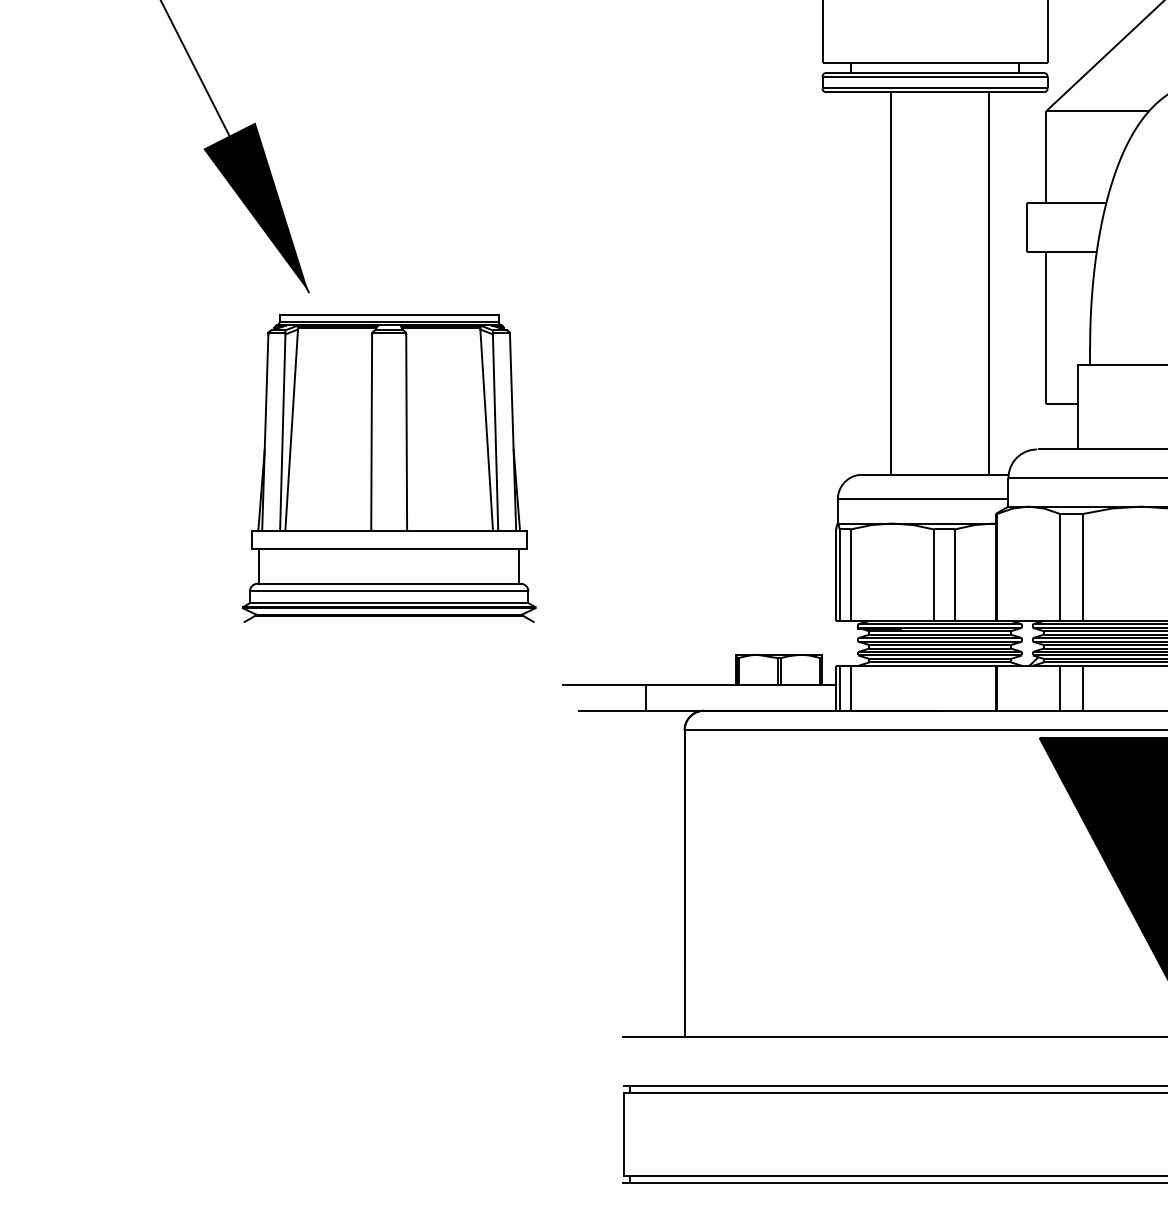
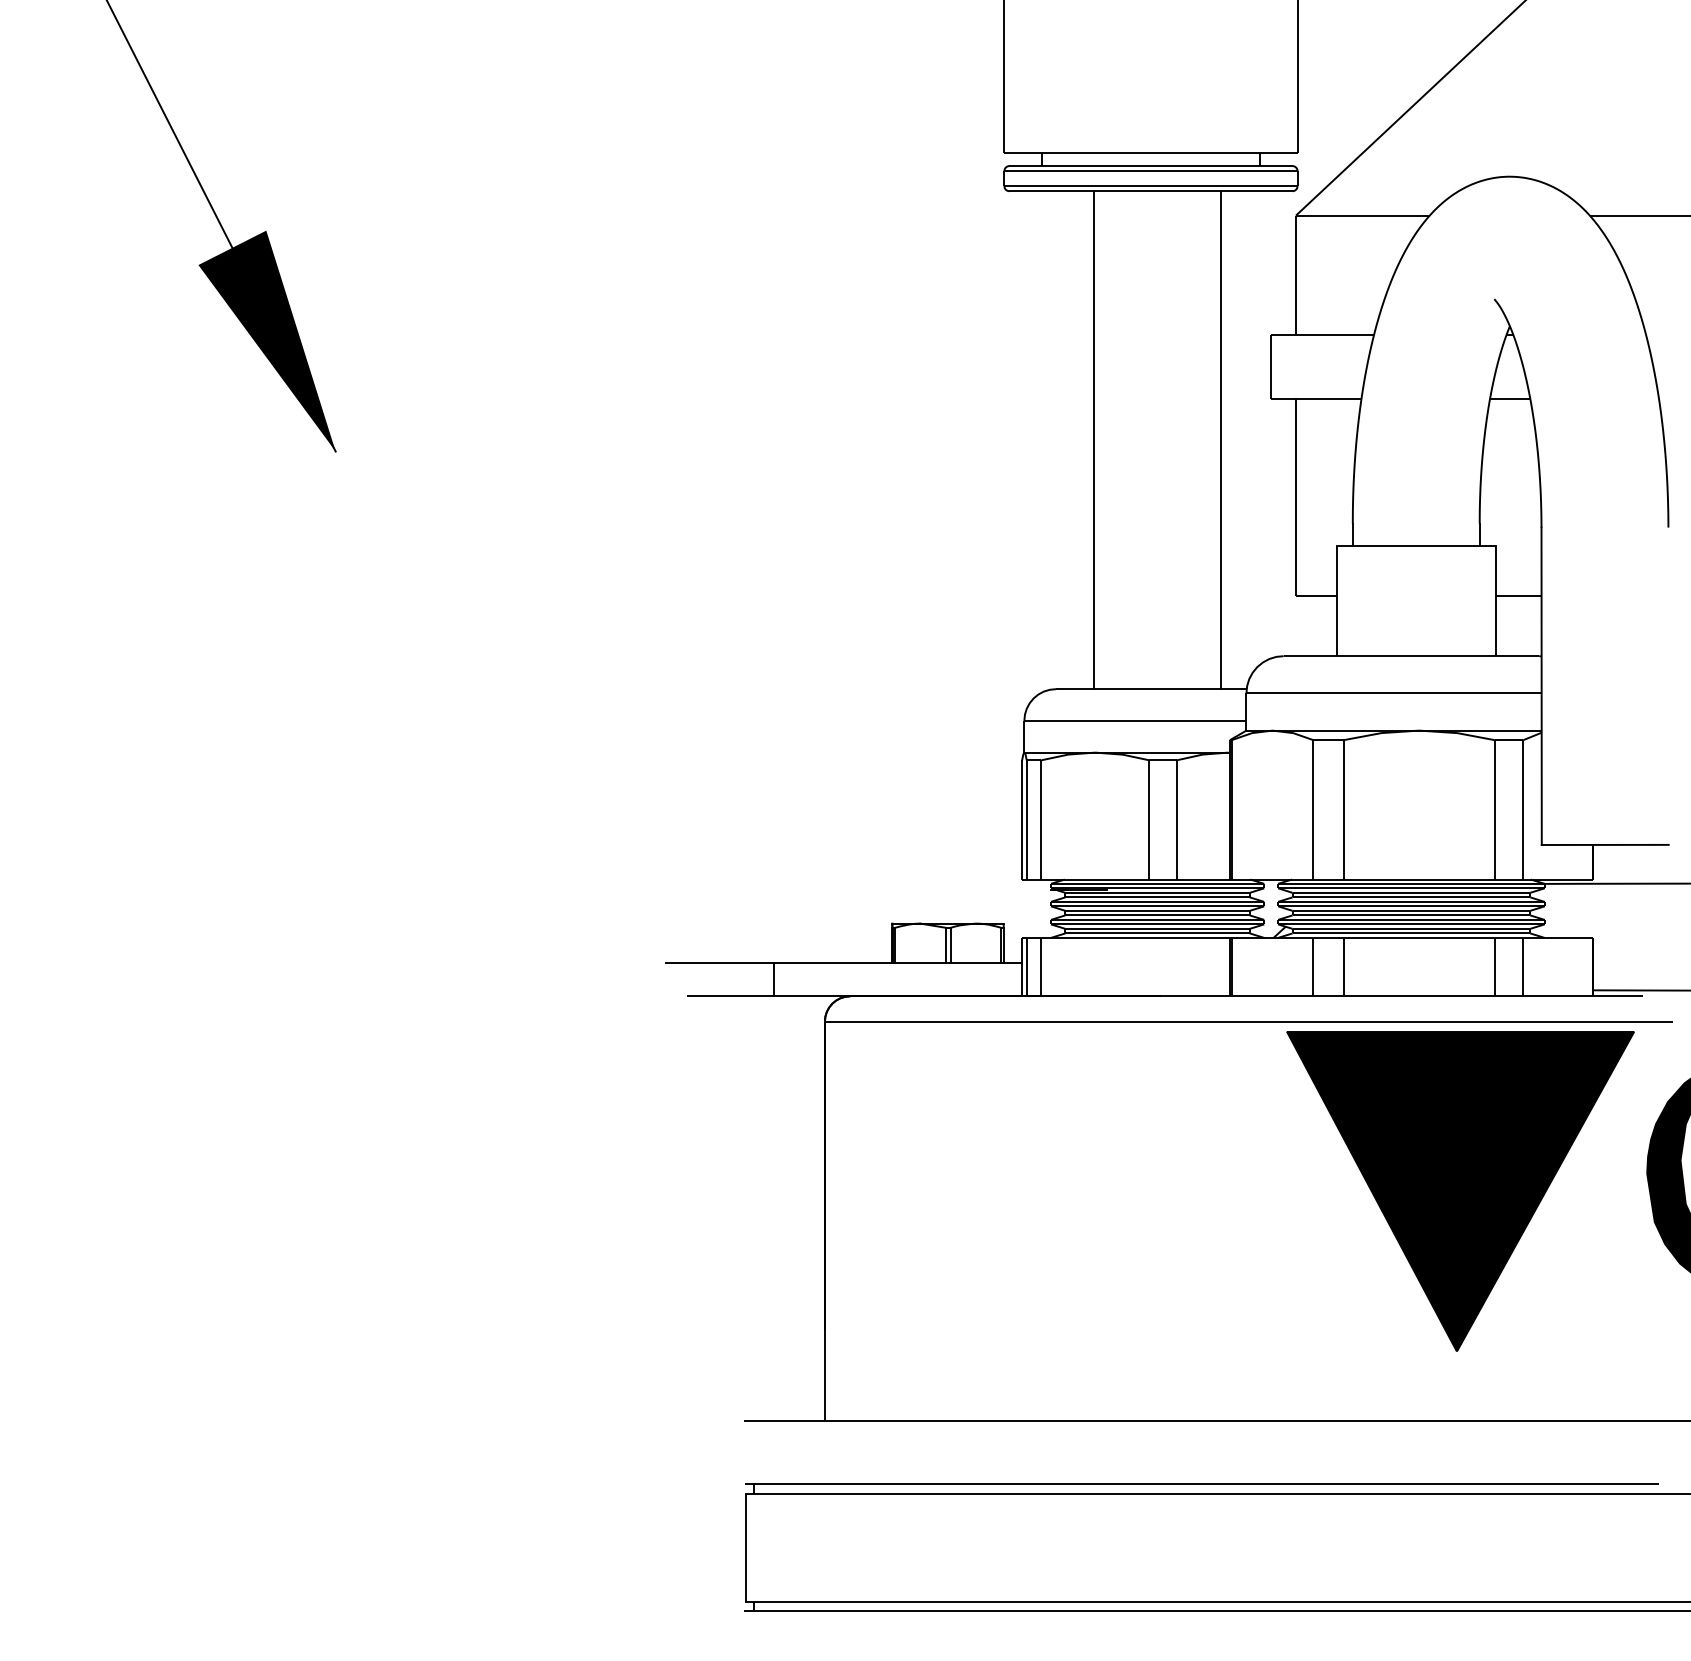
part: (389, 468) -> (440, 680), removed

